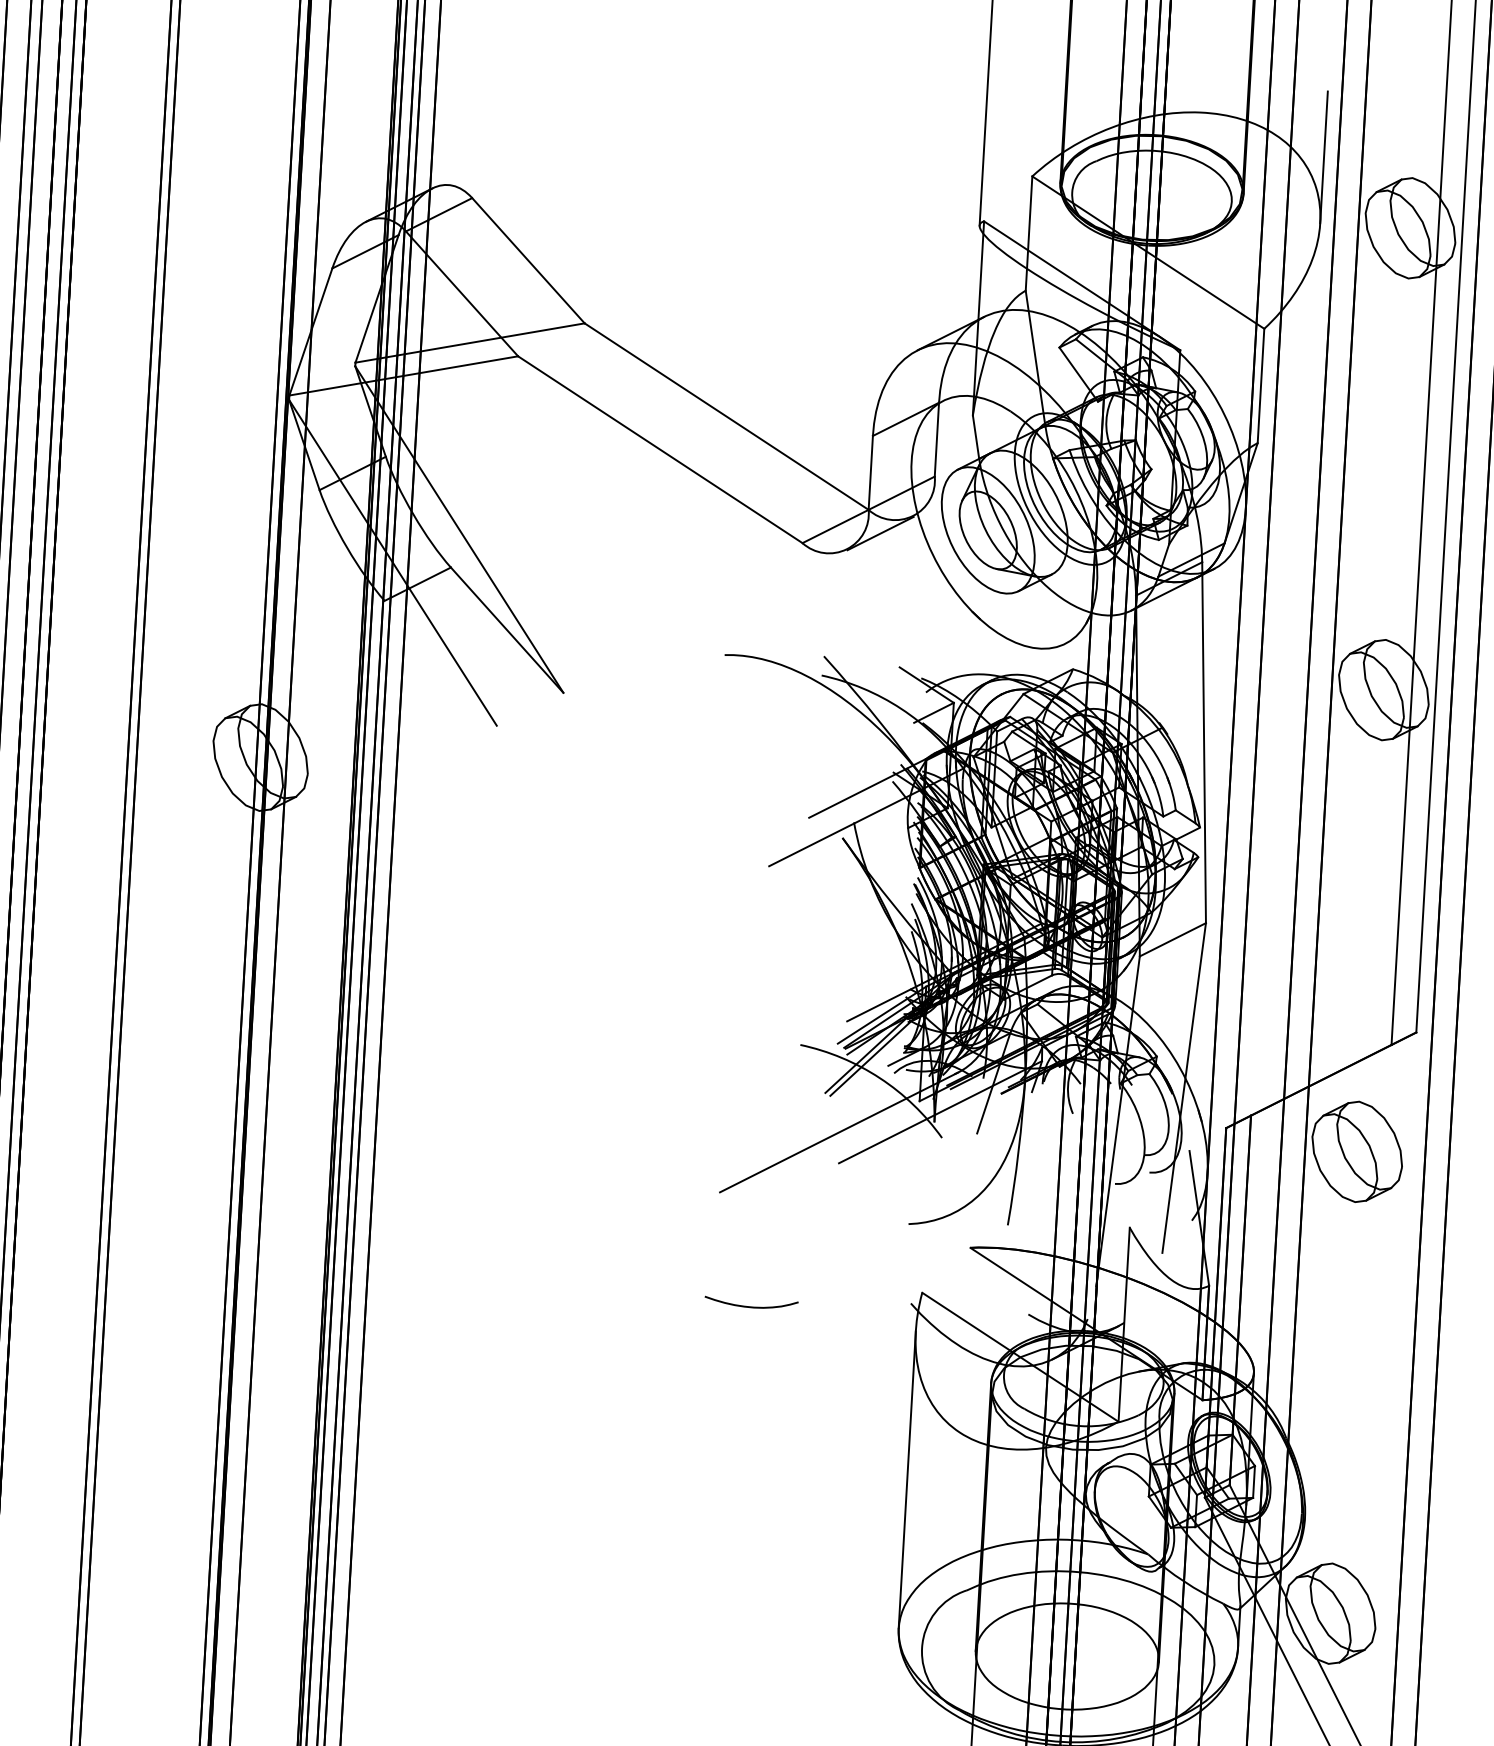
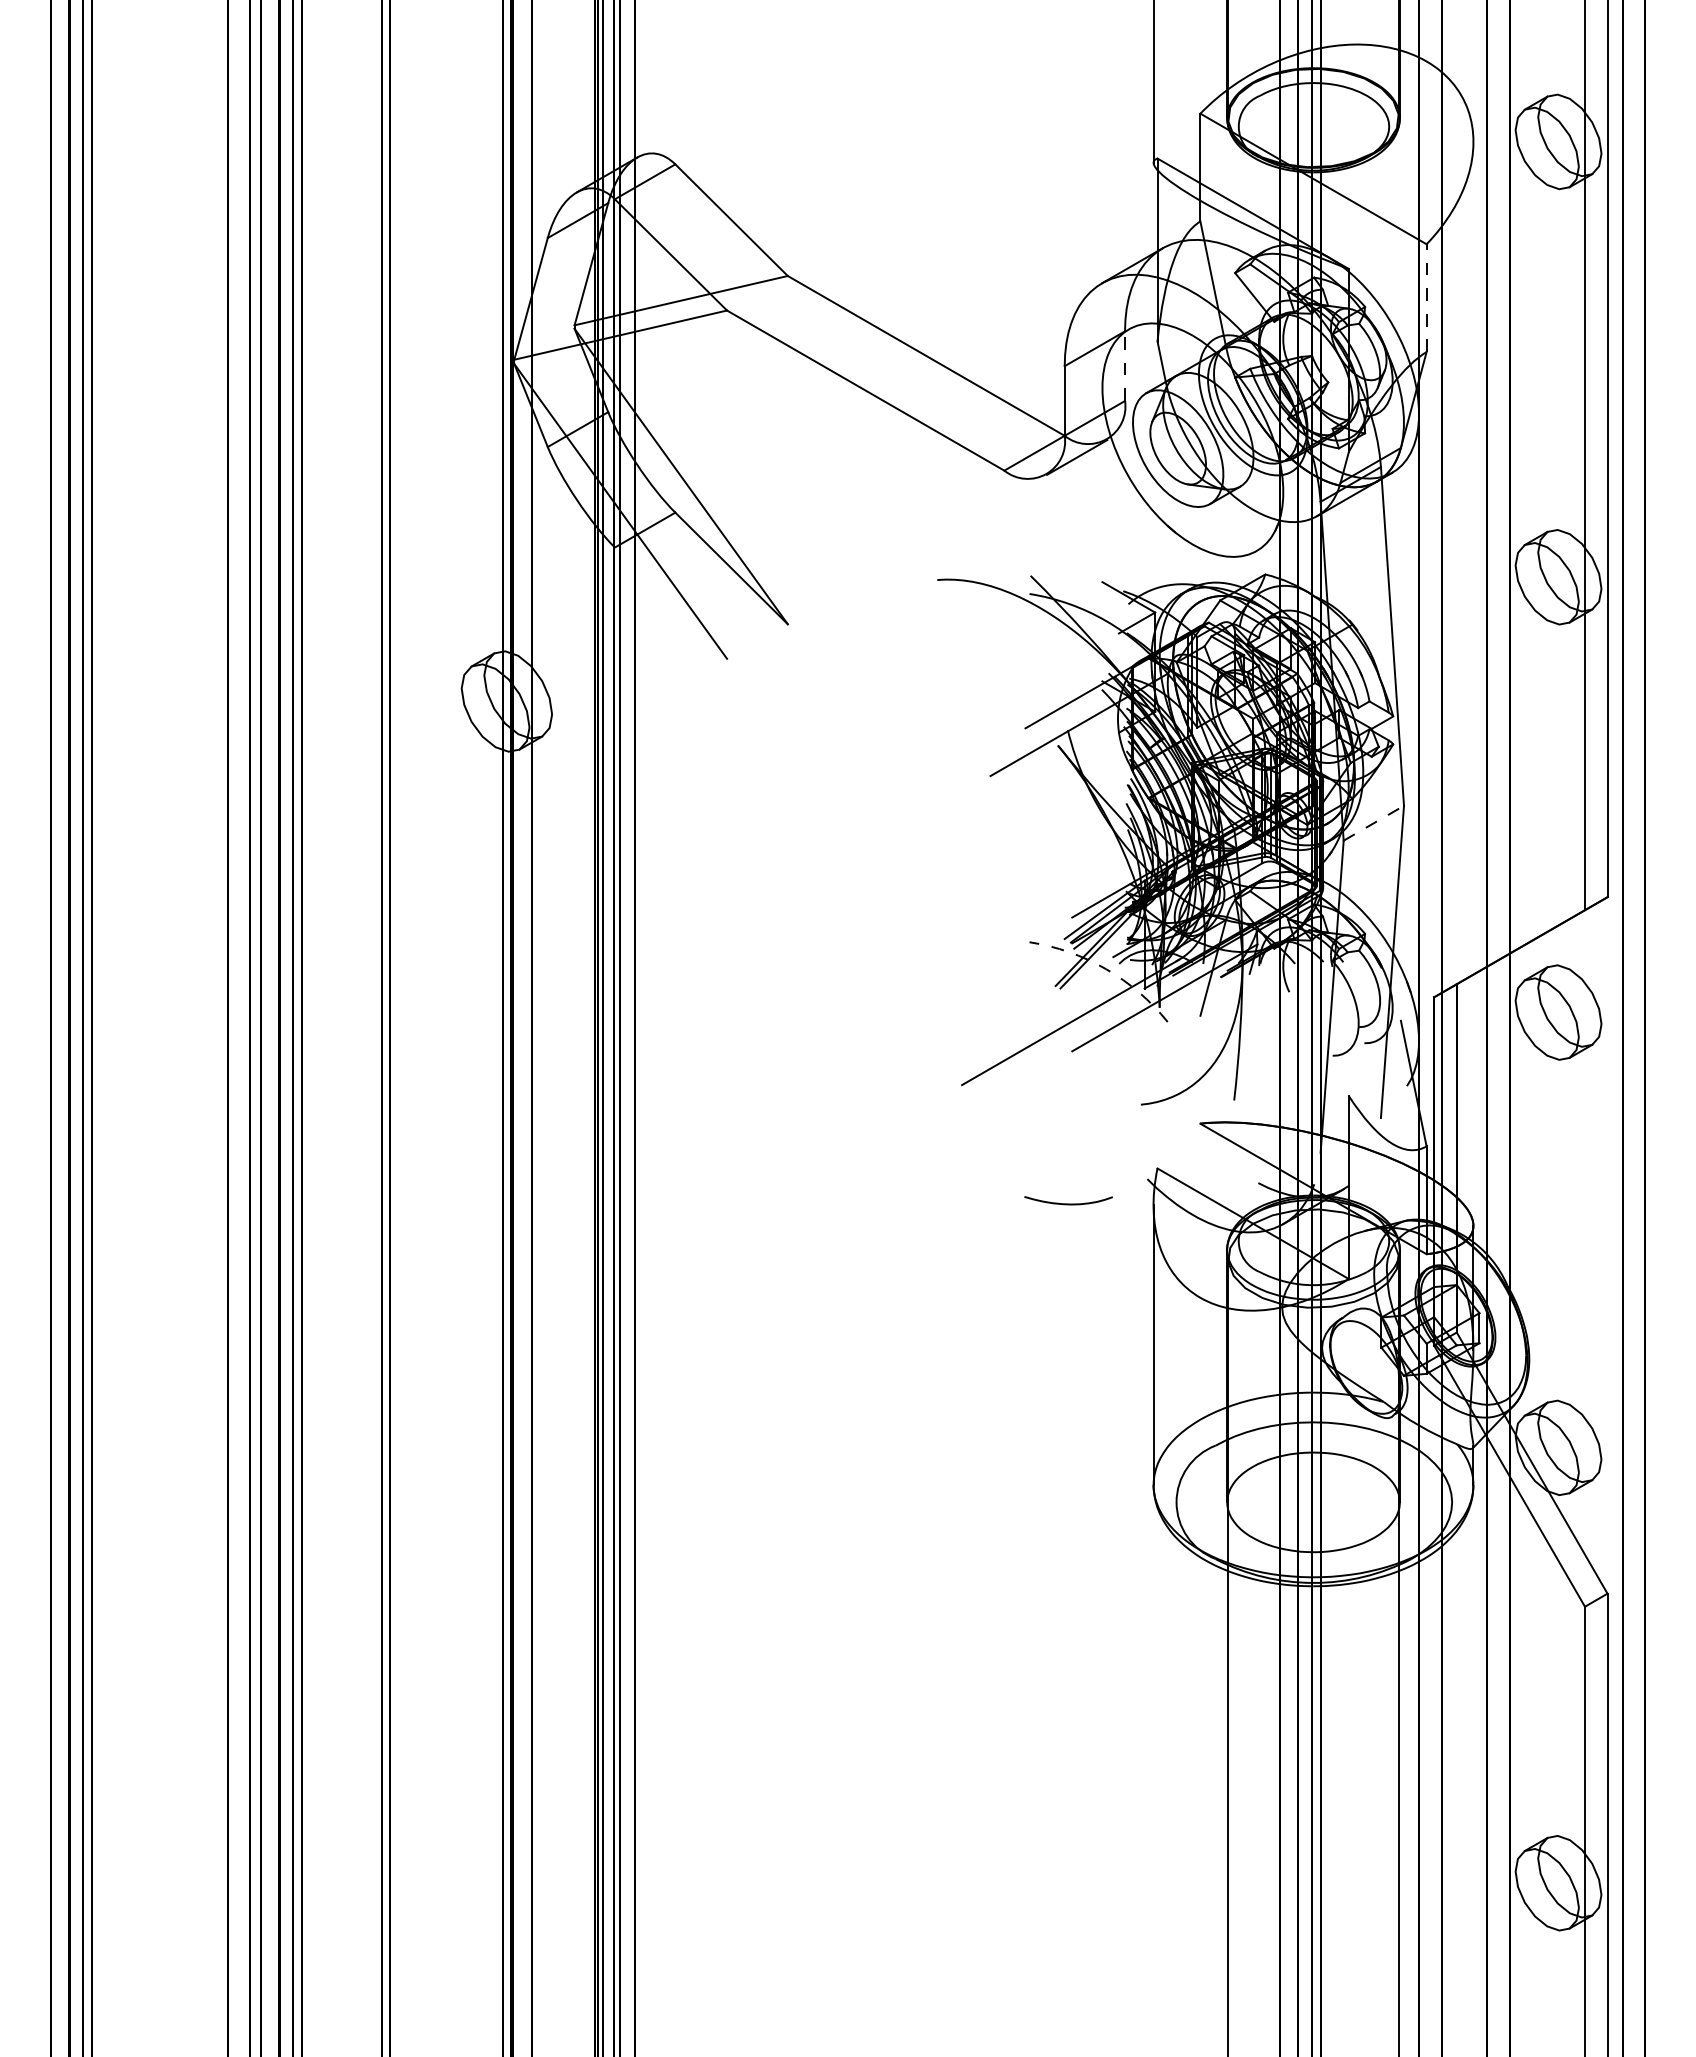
line: (1324, 156) -> (1473, 79), removed
line: (1260, 386) -> (1426, 298), solid -> dashed
line: (937, 440) -> (1125, 366), solid -> dashed
line: (1172, 940) -> (1373, 823), solid -> dashed
arc: (880, 1078) -> (1106, 969), solid -> dashed
curve: (751, 1306) -> (1068, 1203), moved

